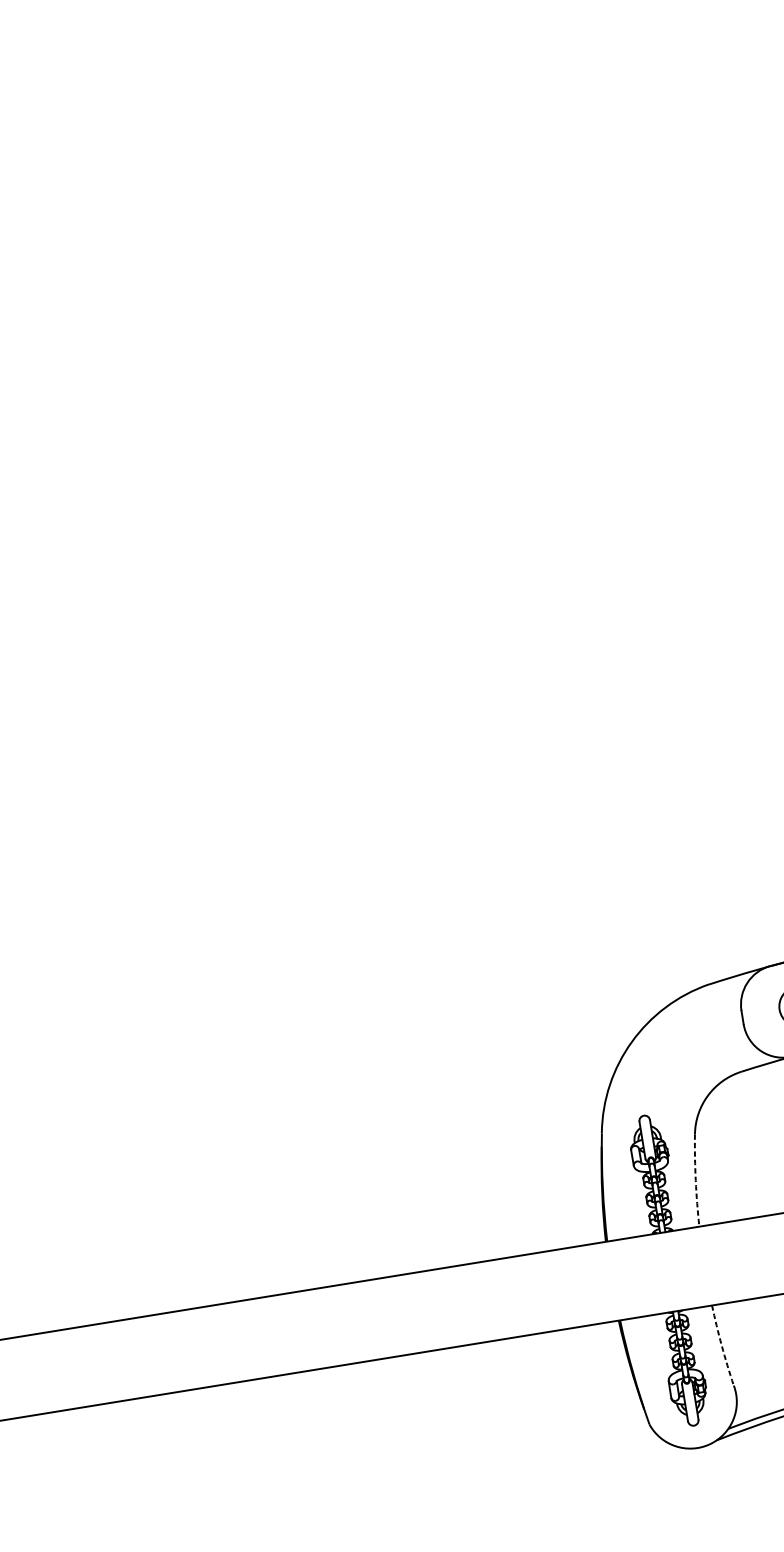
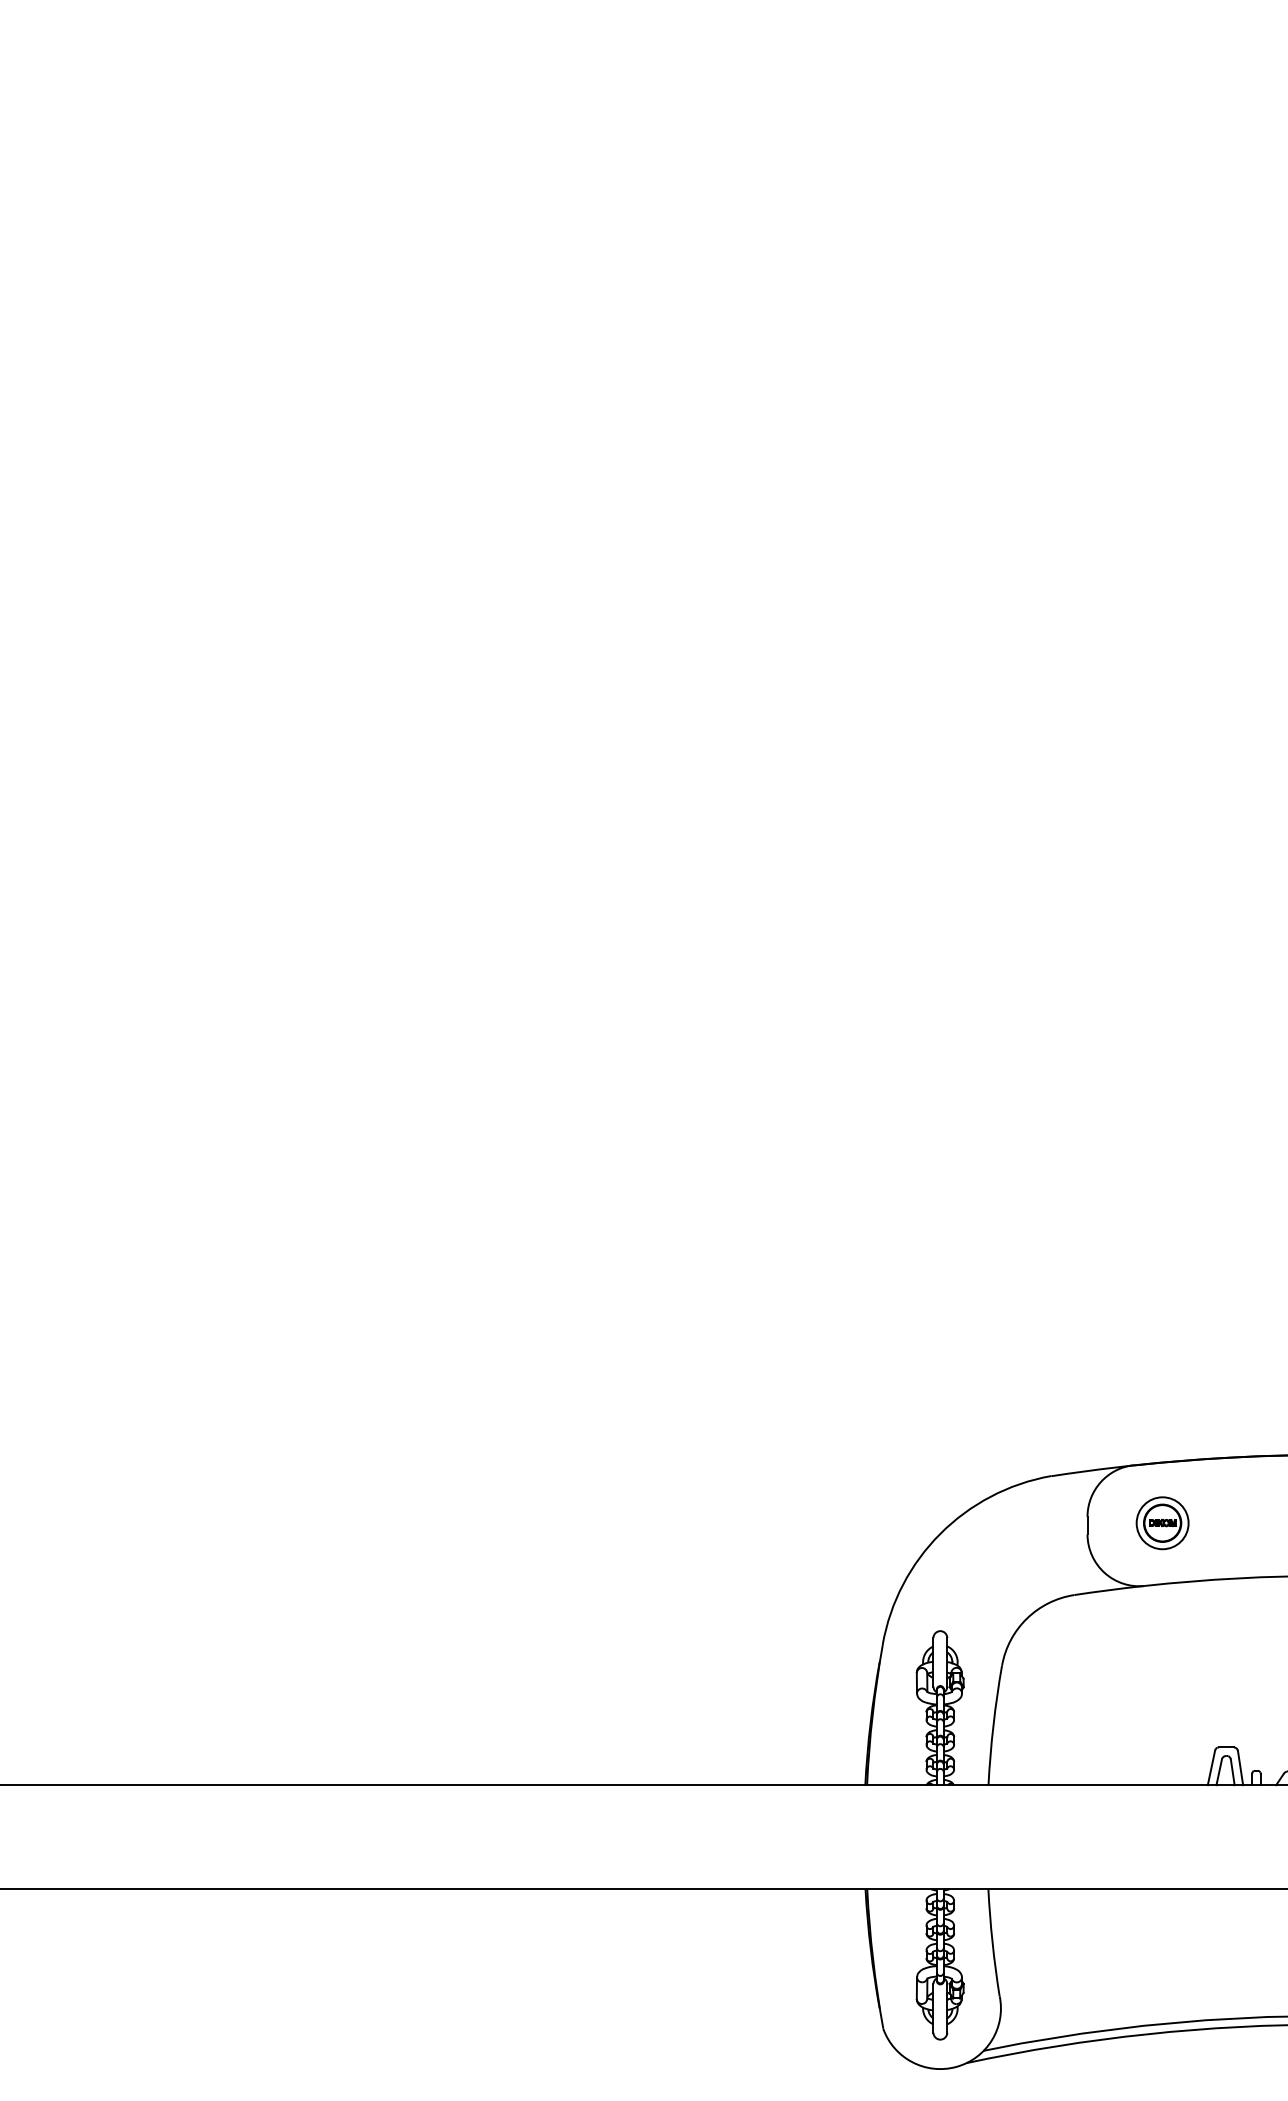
arc: (695, 1180) -> (993, 1725), dashed -> solid
arc: (721, 1345) -> (992, 1942), dashed -> solid

